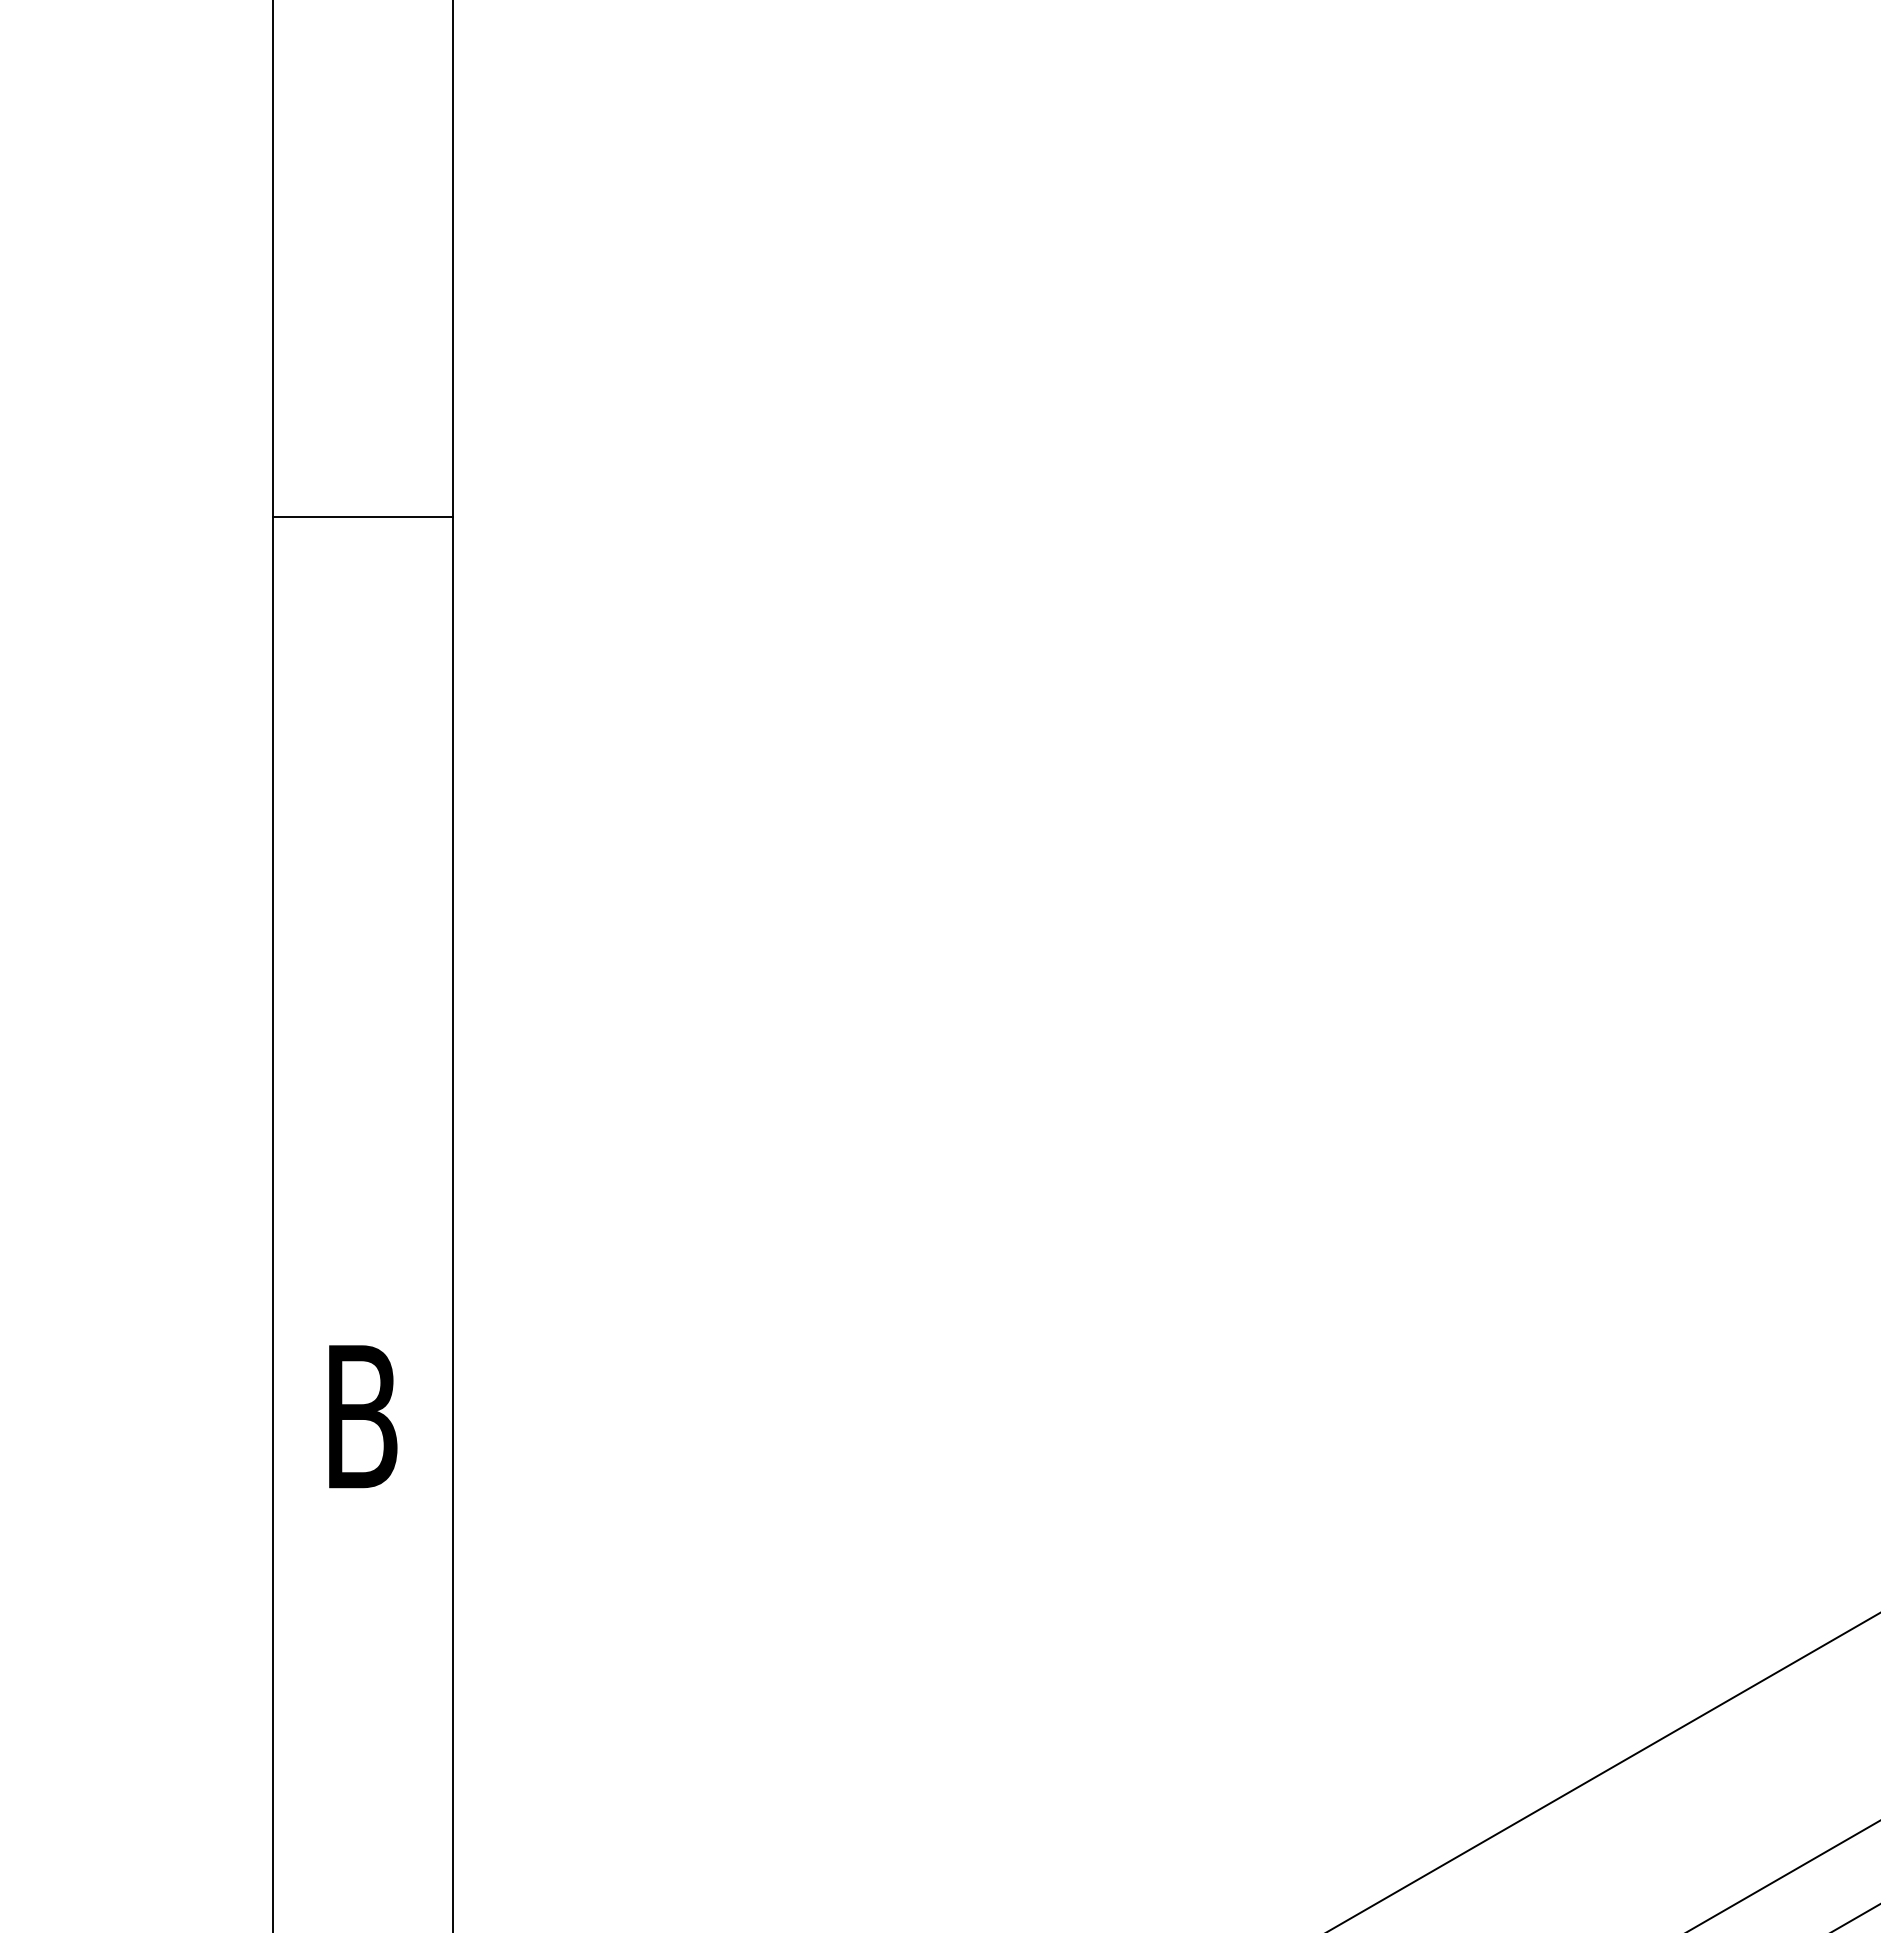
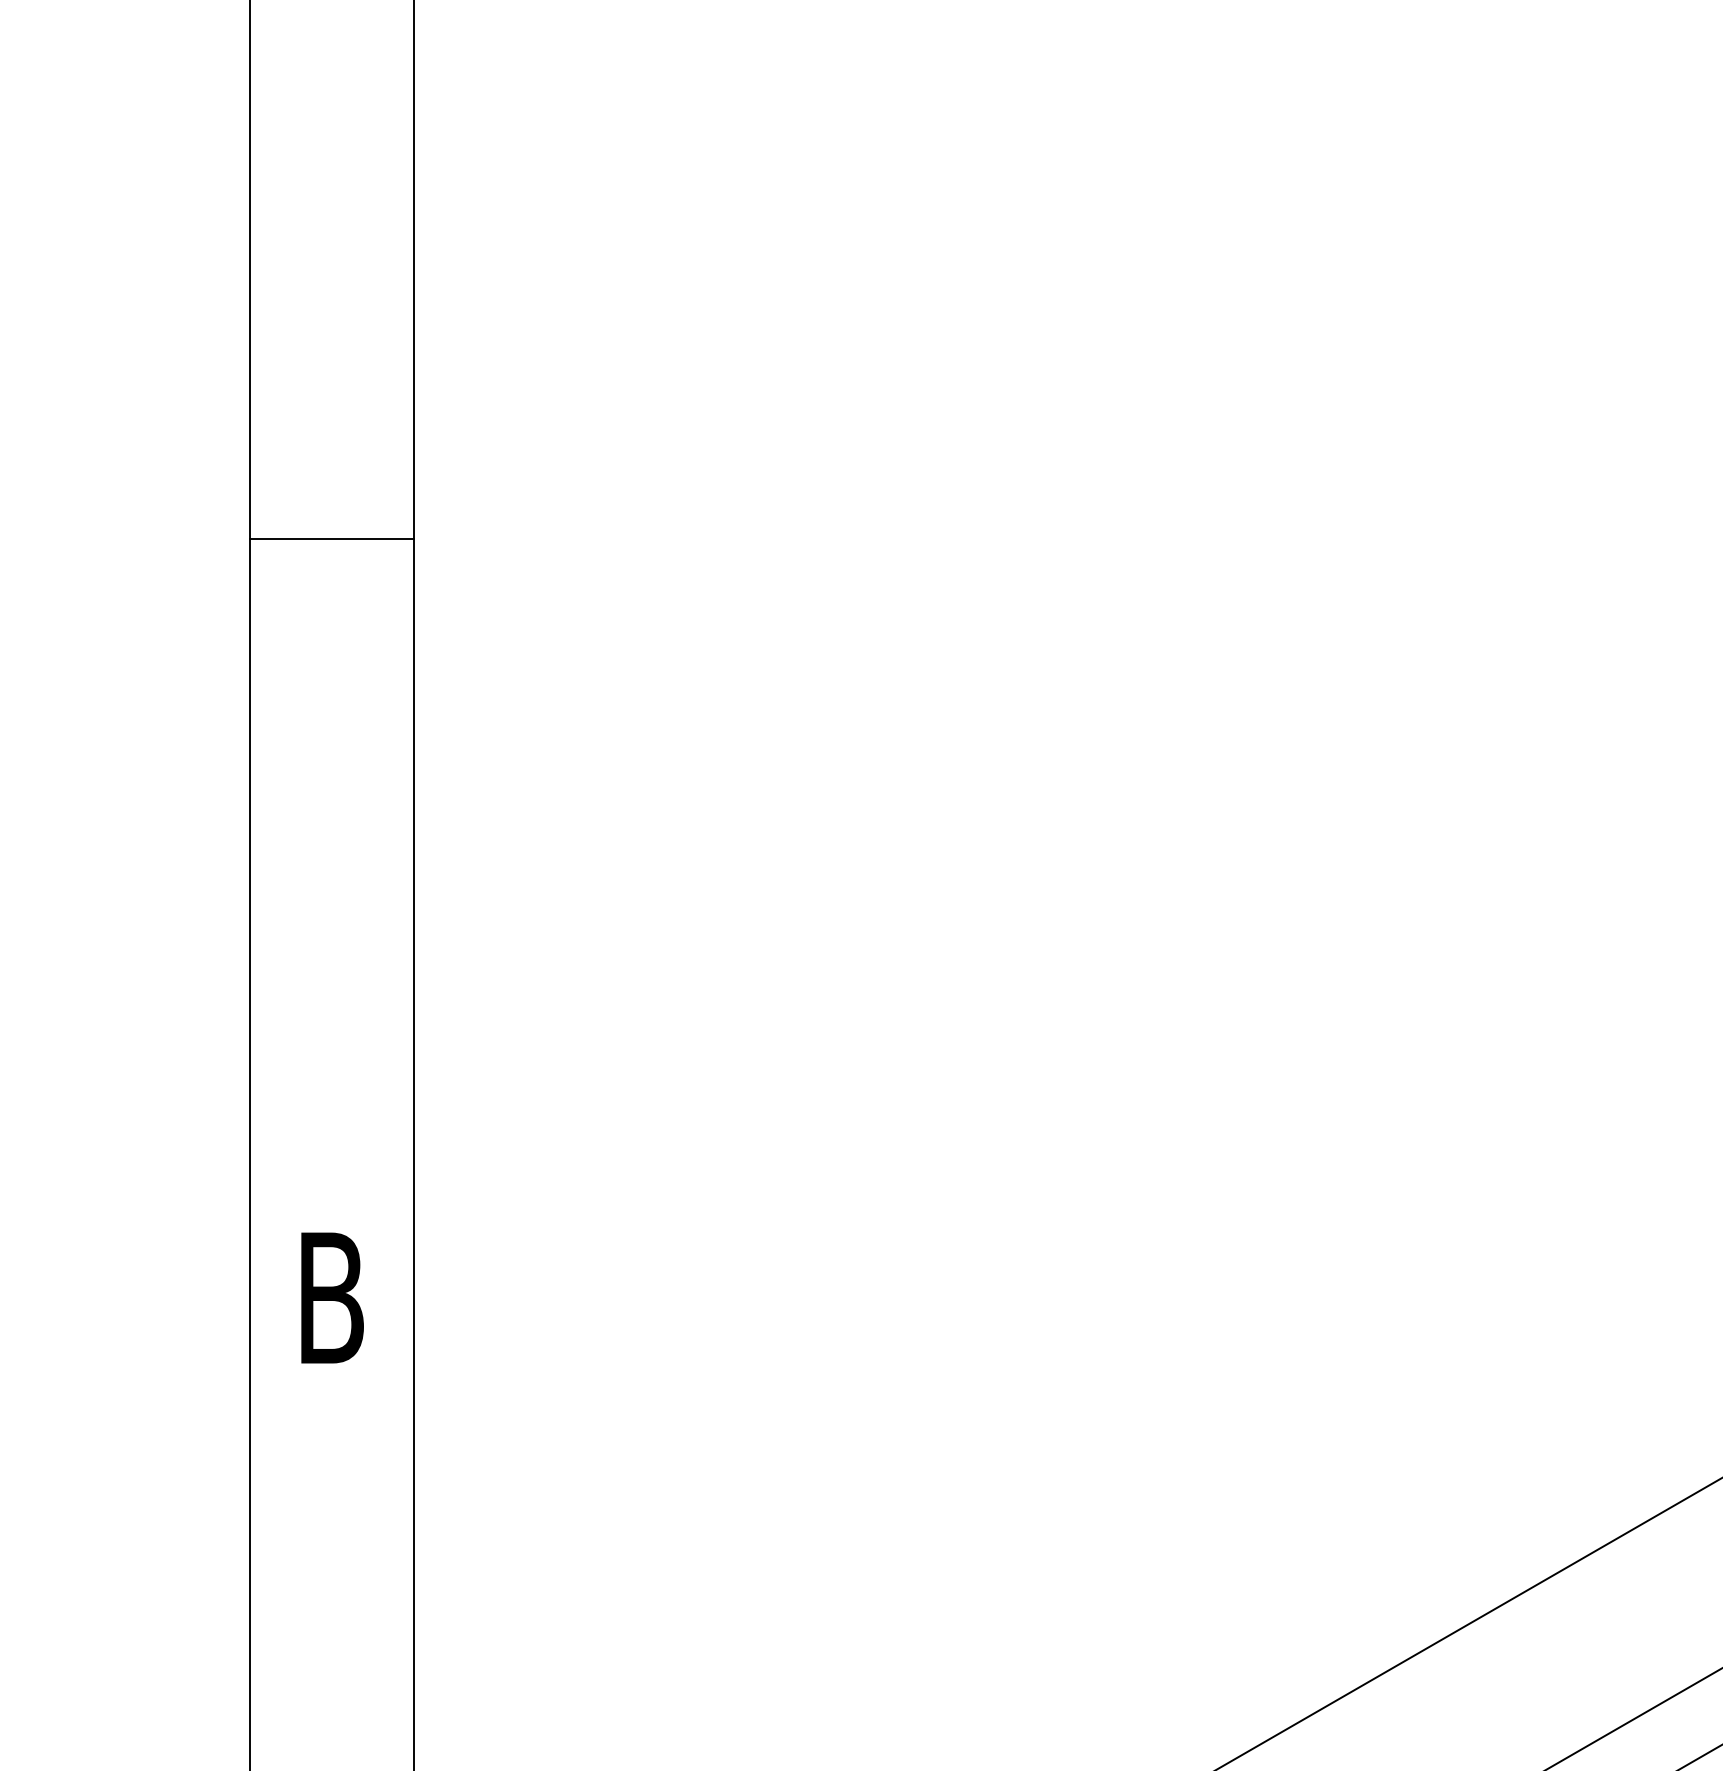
line: (362, 516) -> (331, 539), moved

